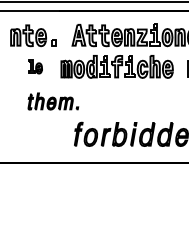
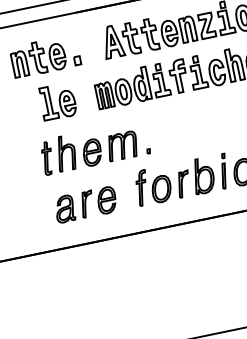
part: (35, 66) -> (58, 101), size x1.67
part: (53, 101) -> (95, 147), size x1.43
part: (39, 137) -> (85, 204), added

